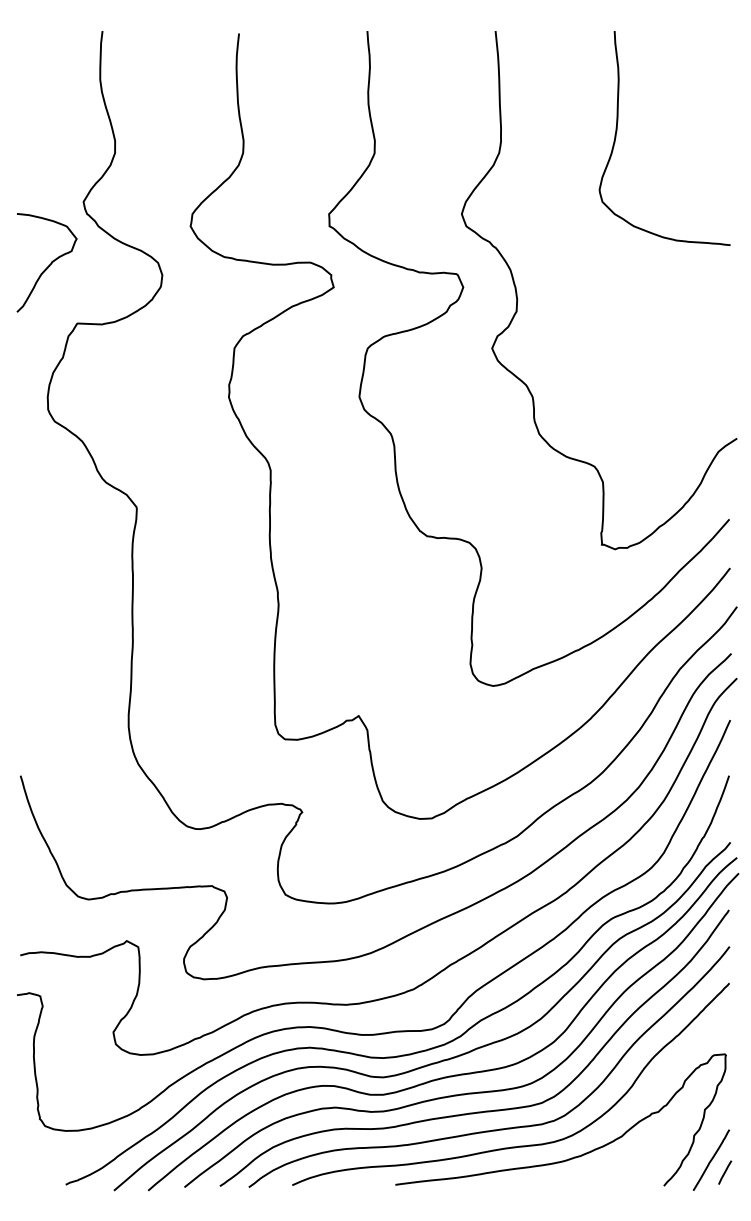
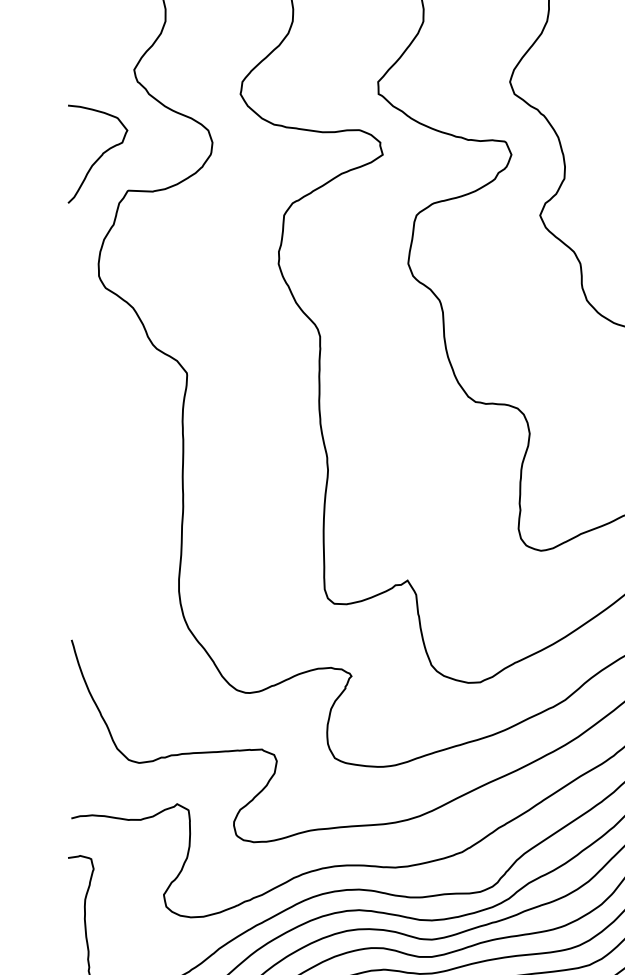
curve: (49, 264) -> (100, 155), moved

